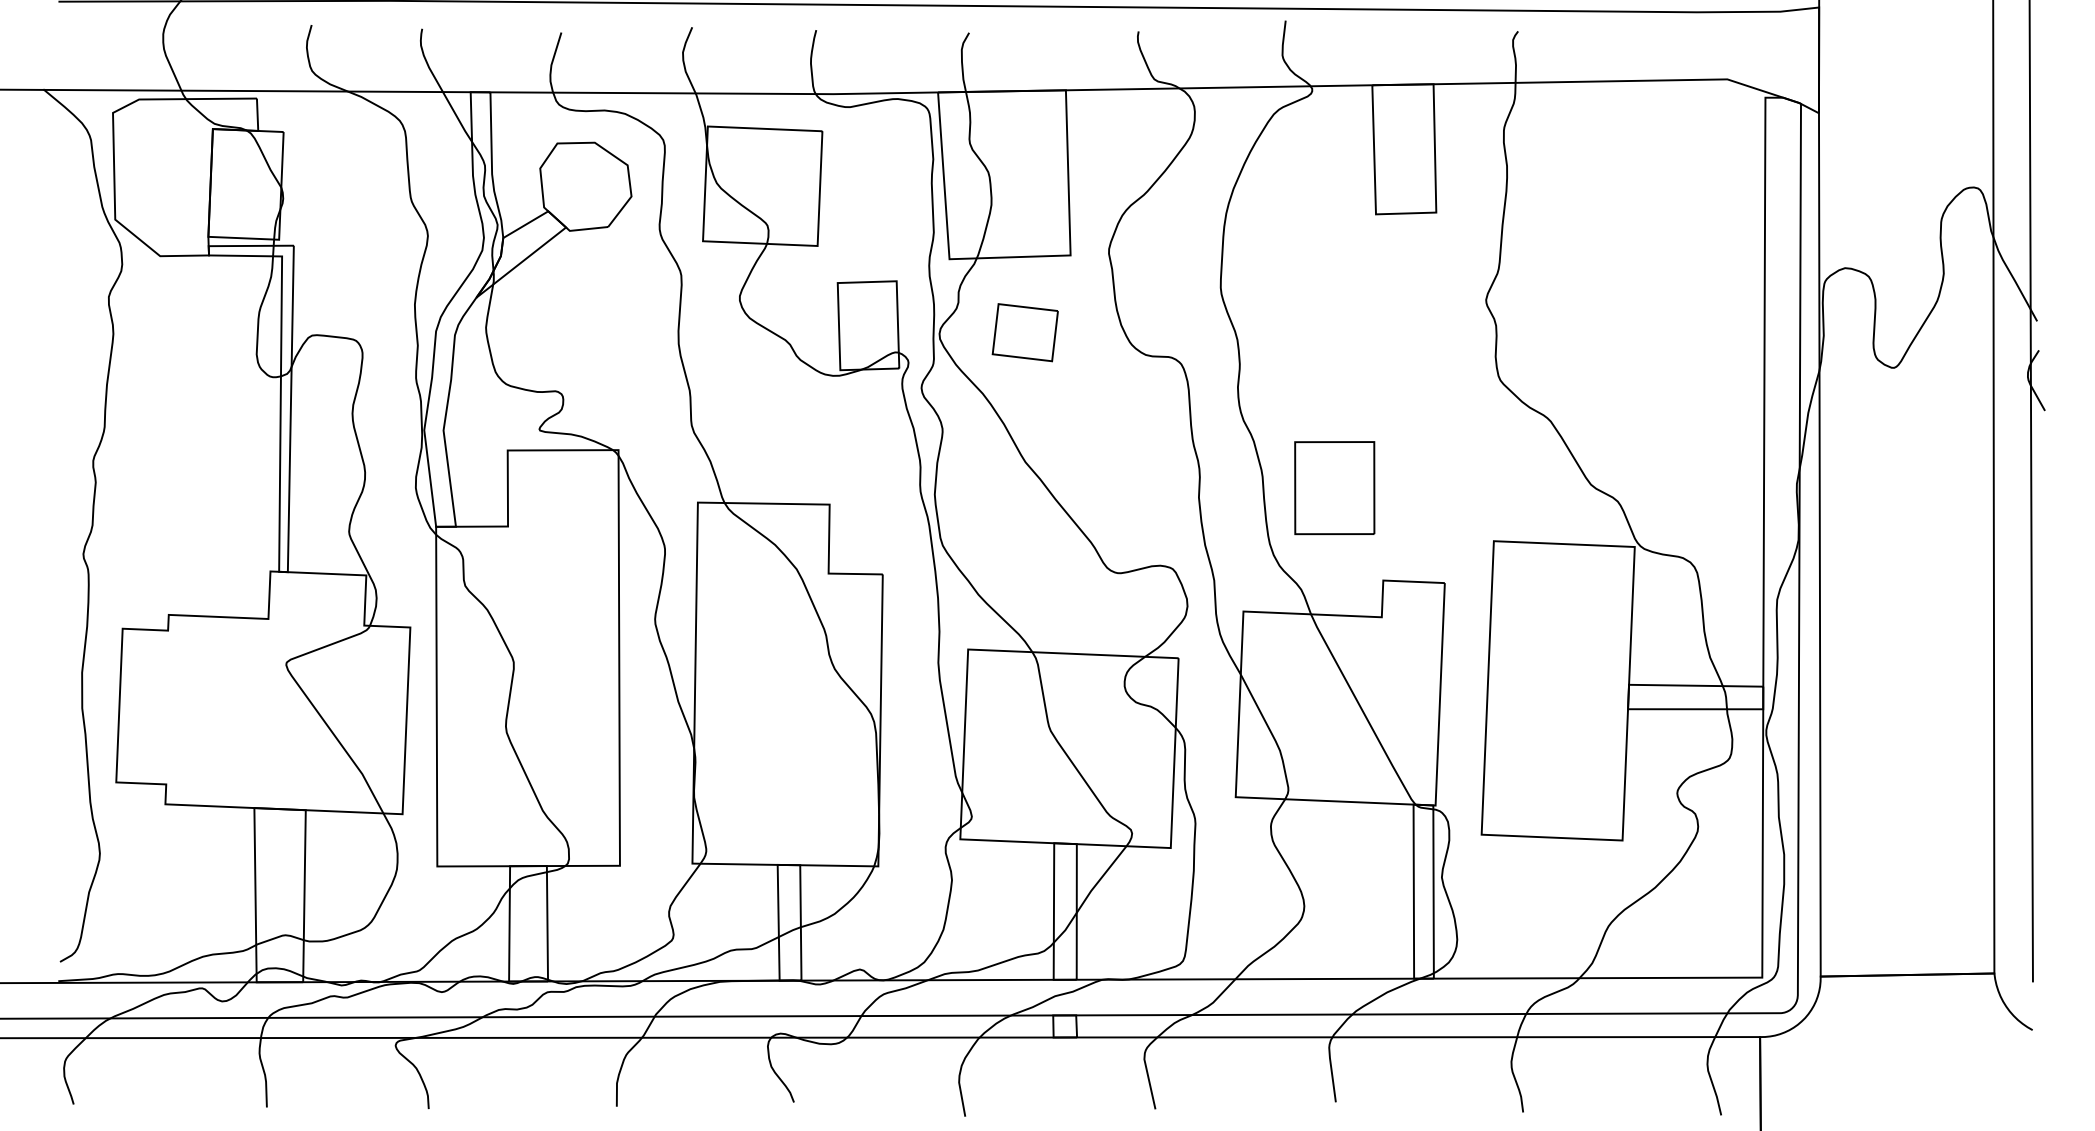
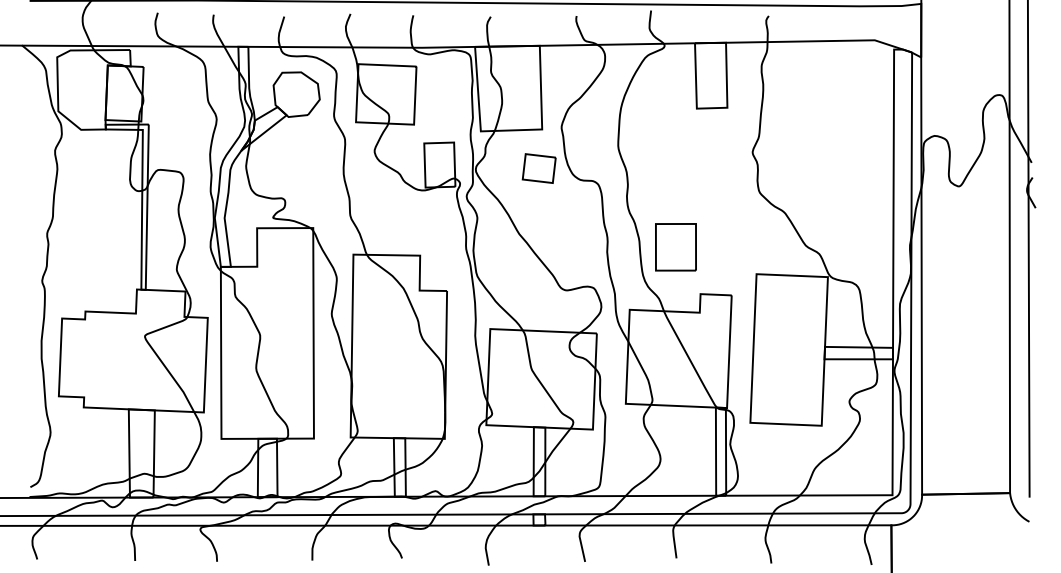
part: (1023, 332) -> (538, 168), moved

